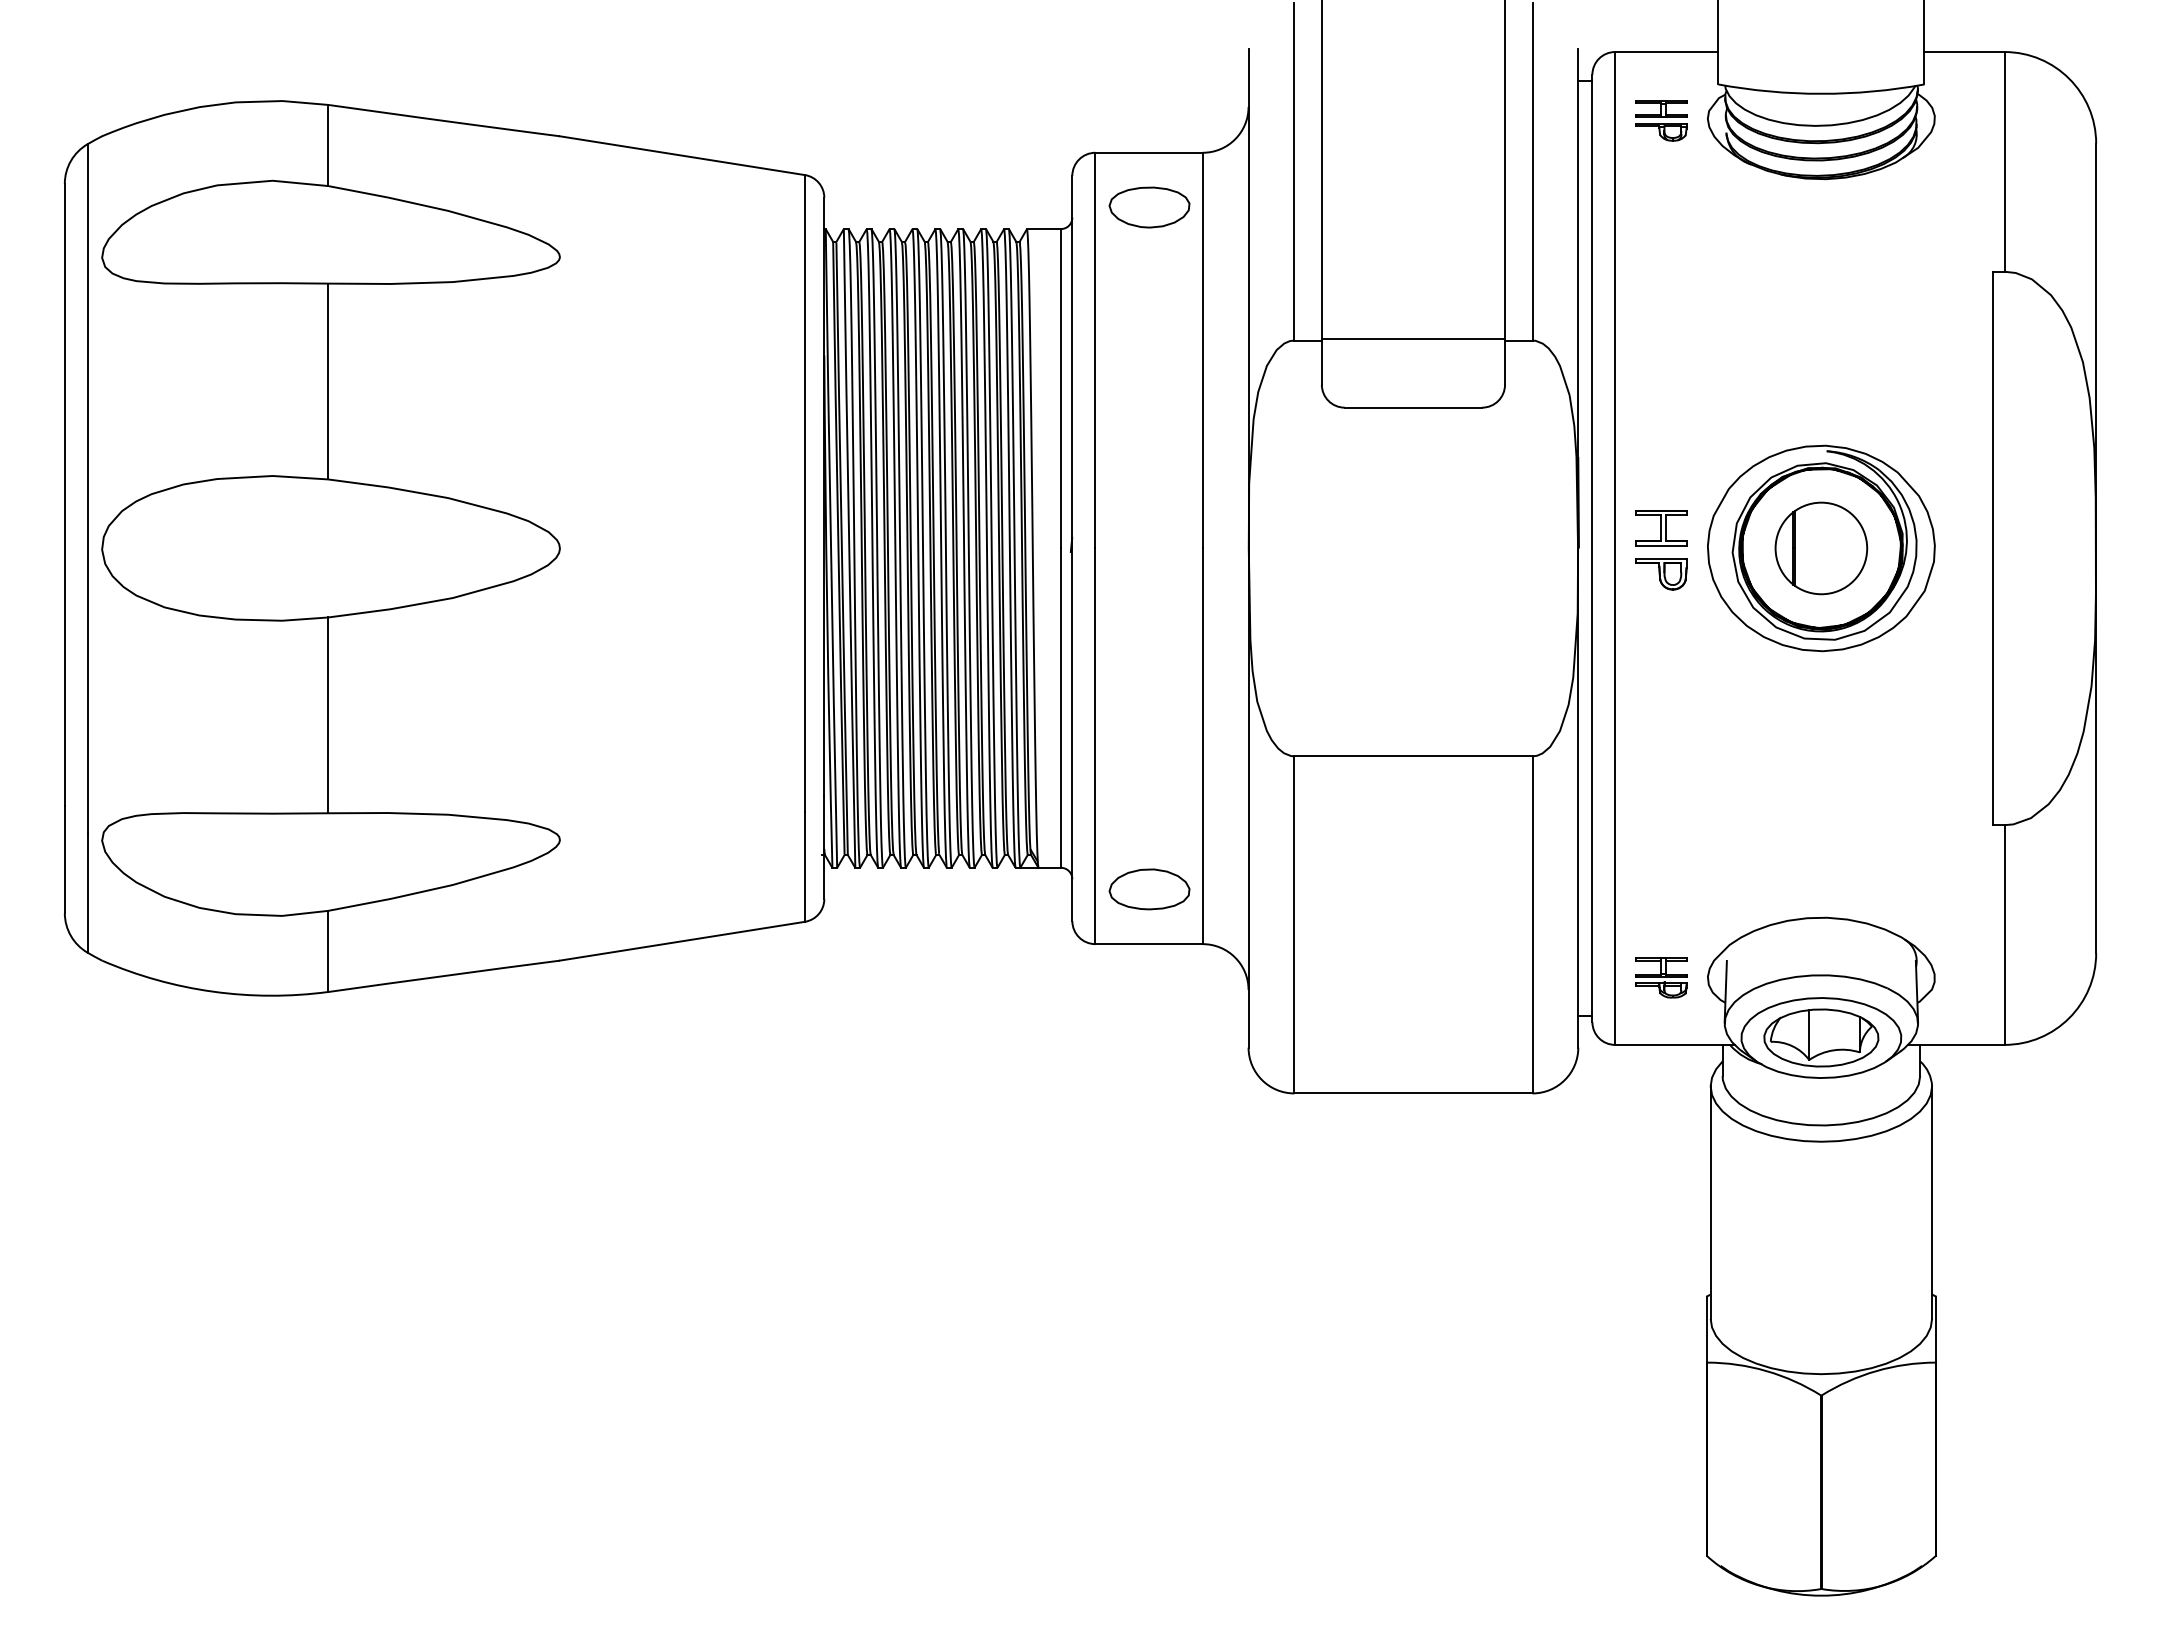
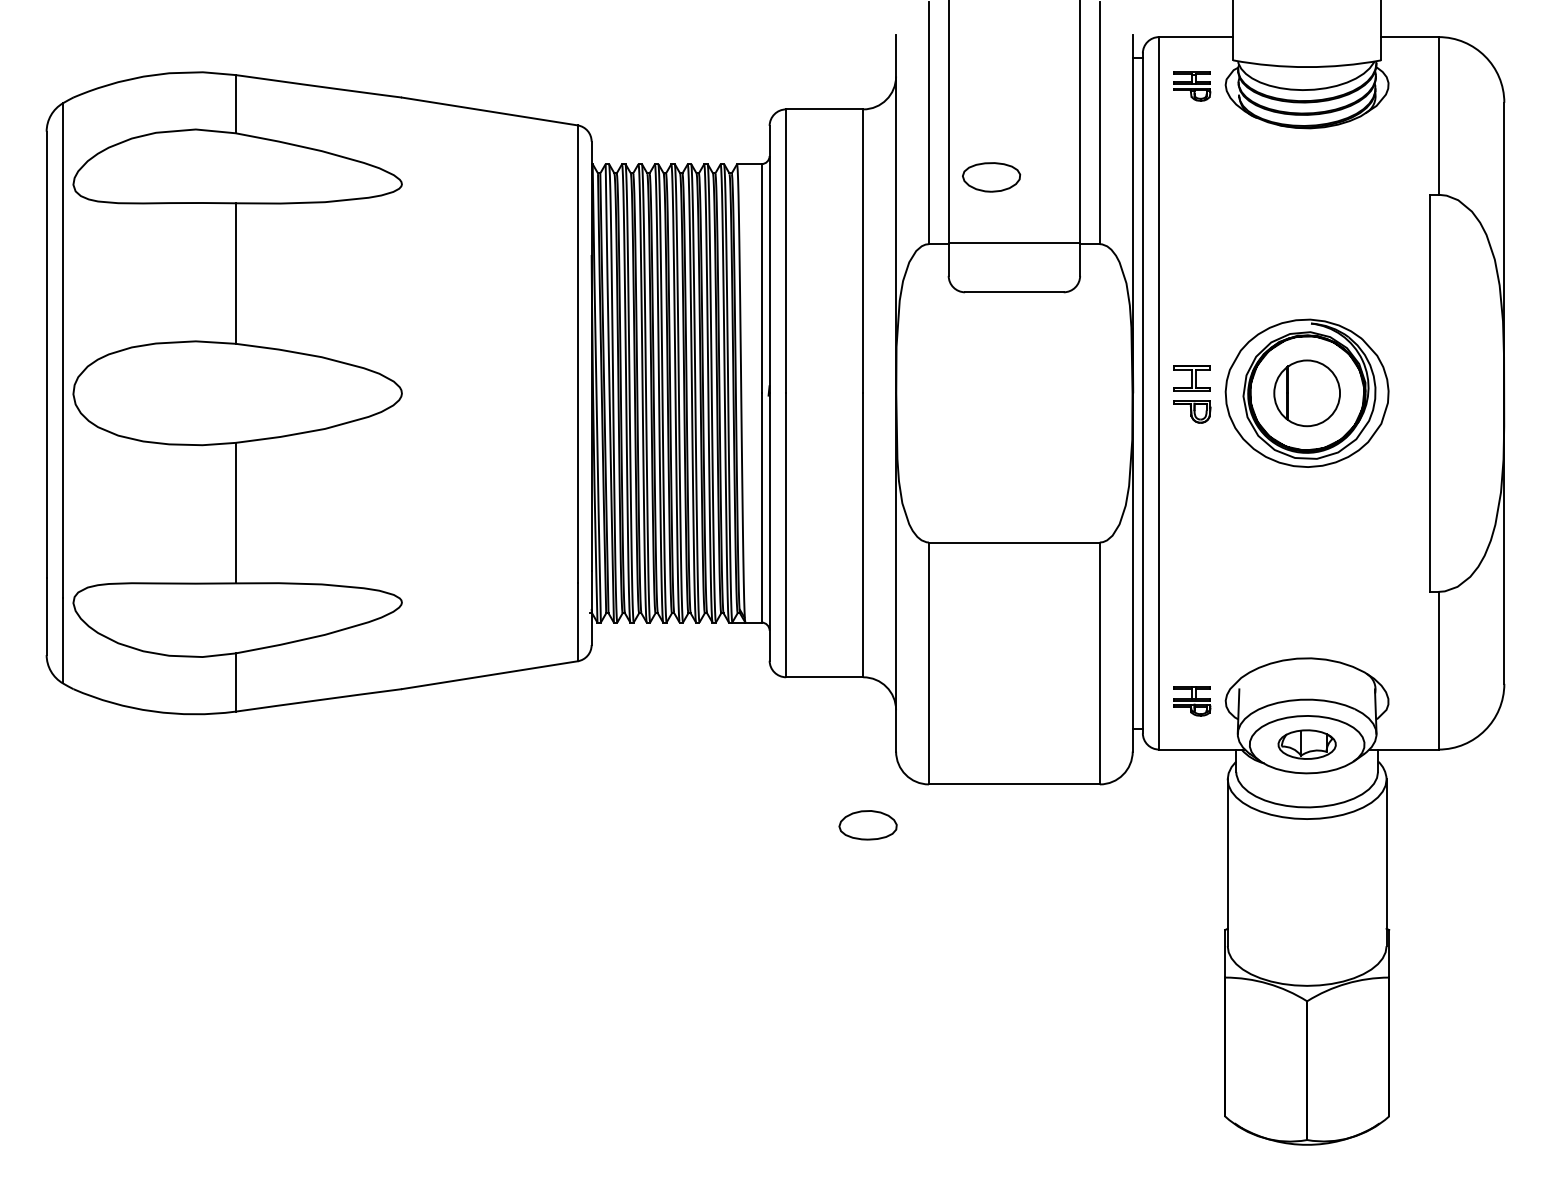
part: (1149, 207) -> (991, 177), moved
part: (1149, 889) -> (868, 825), moved
part: (1821, 1037) -> (1307, 744), size x0.7

